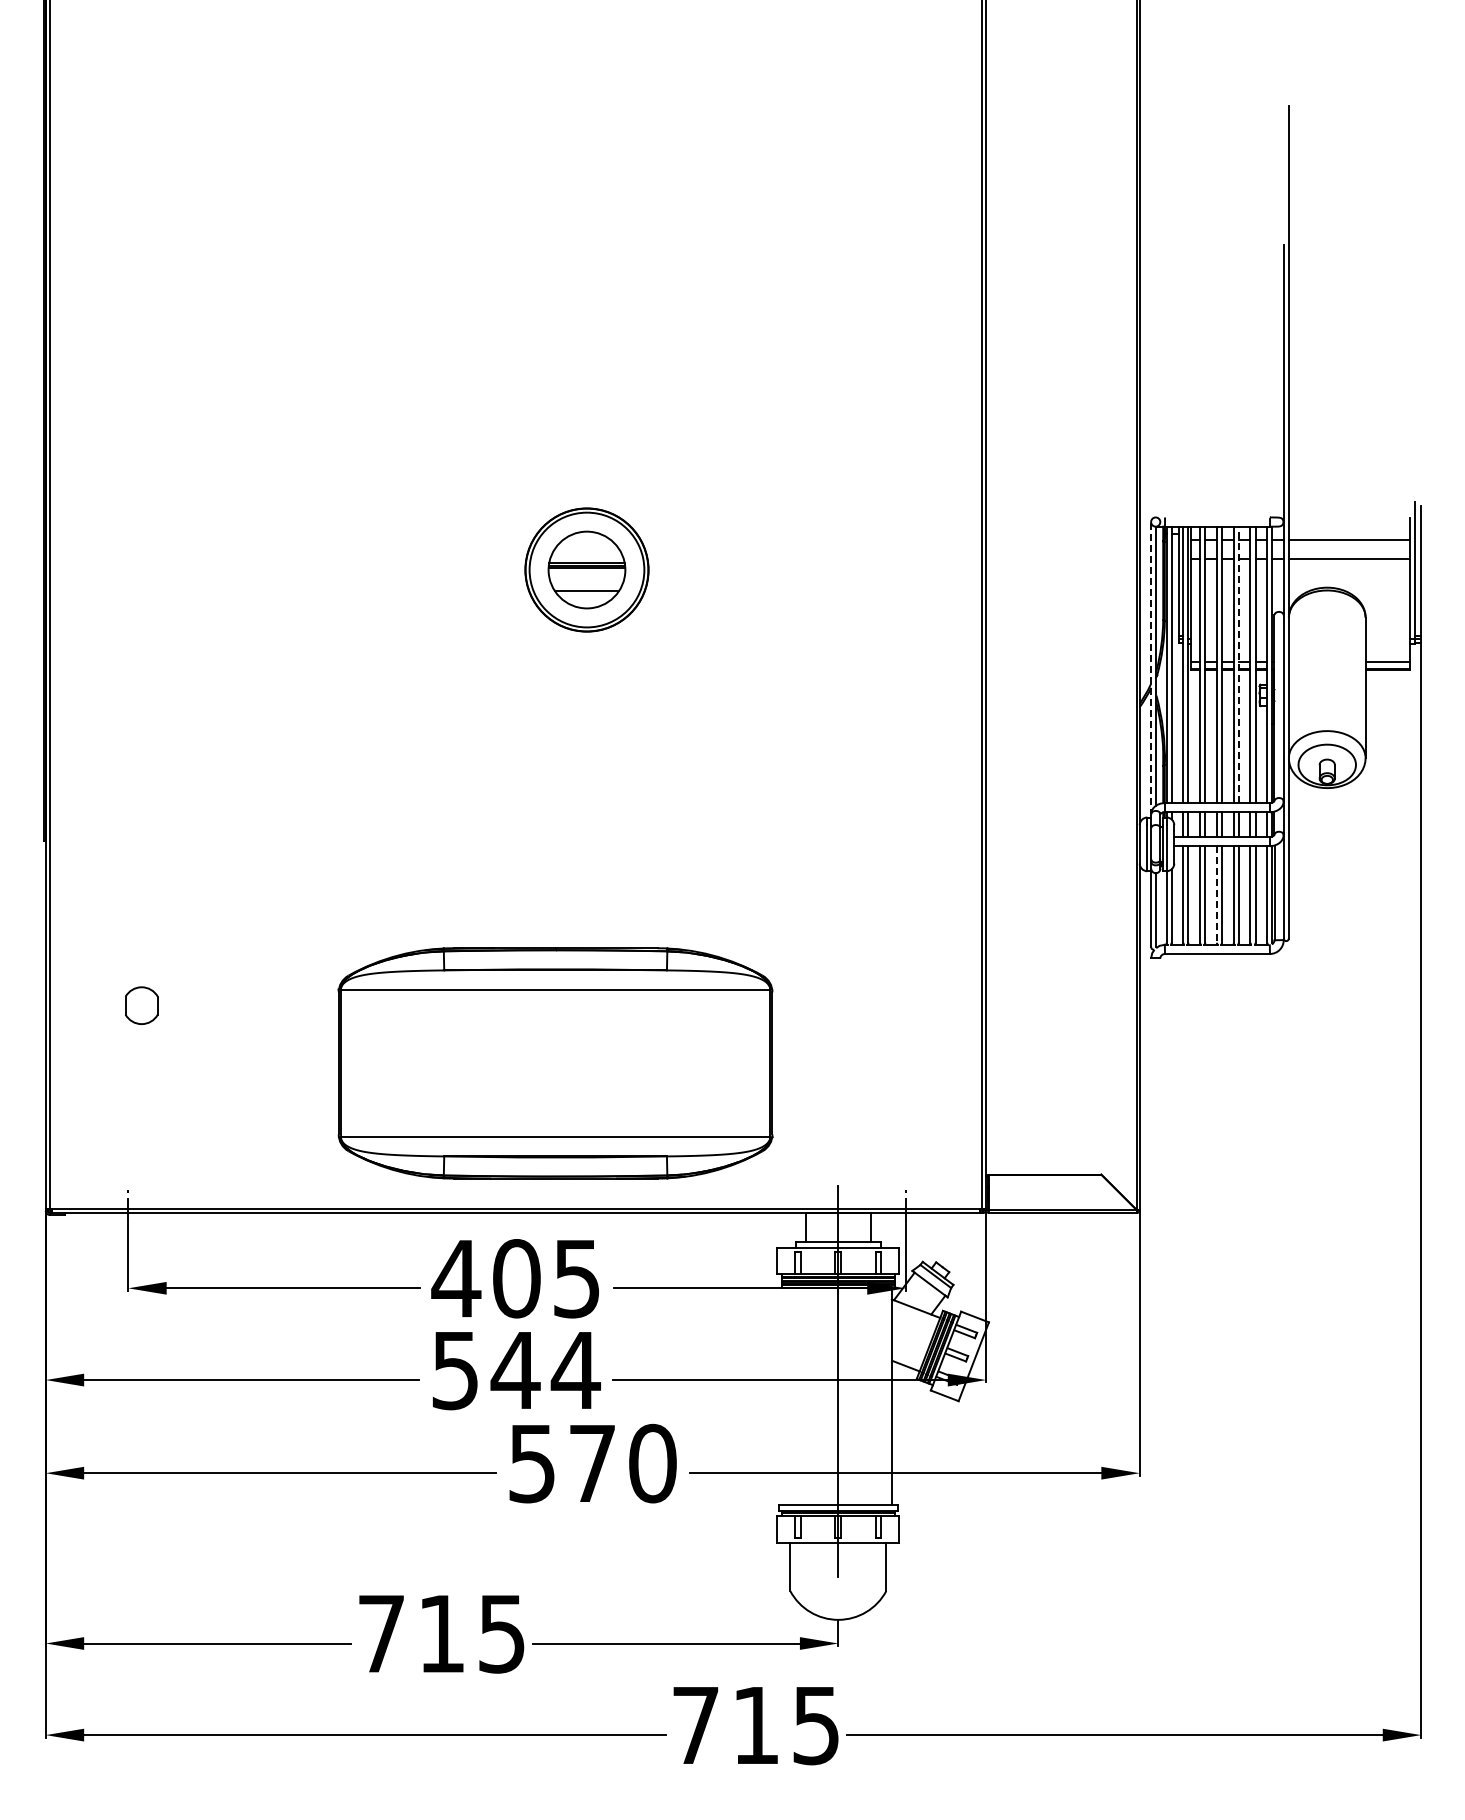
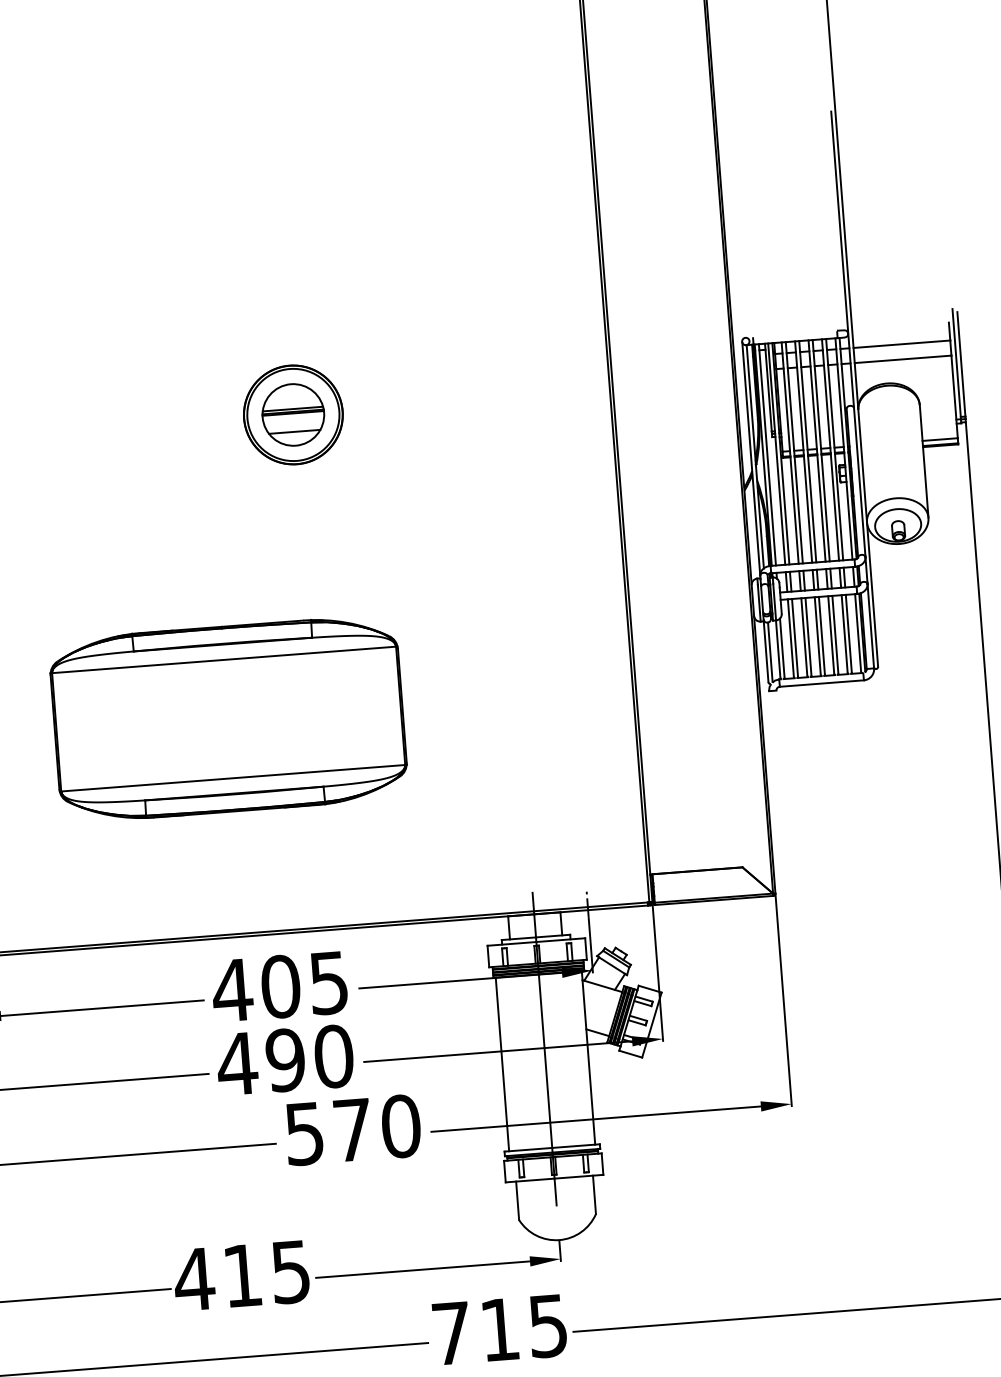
line: (1238, 664) -> (820, 450), dashed -> solid
line: (1151, 668) -> (751, 459), dashed -> solid
line: (1216, 894) -> (817, 635), dashed -> solid
part: (555, 1063) -> (228, 719), moved
text: (515, 1370) -> (285, 1060), 544 -> 490
line: (784, 1395) -> (502, 1063), added
text: (381, 1633) -> (194, 1279), 715 -> 415

